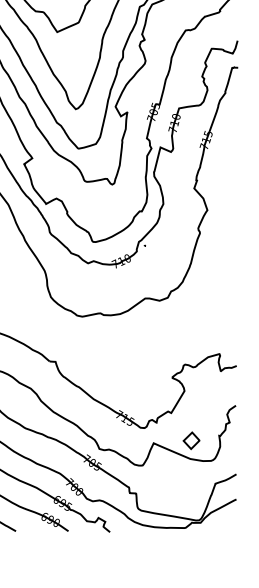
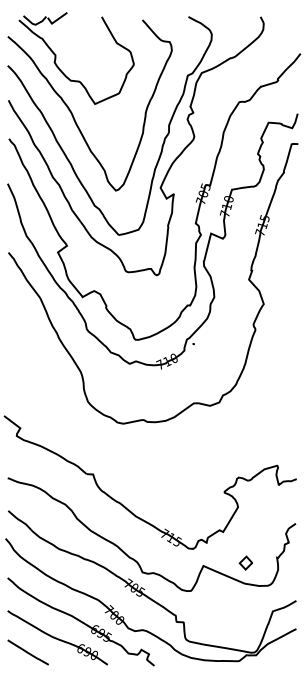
part: (191, 440) -> (245, 562), size x0.7

